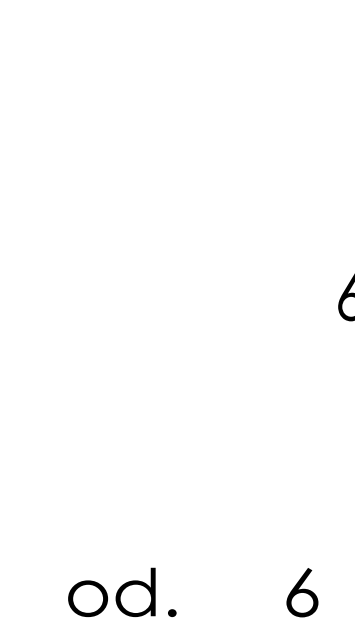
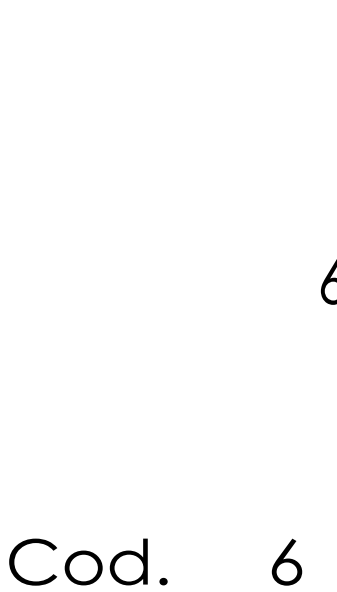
fill: (35, 591) -> (33, 561), added

